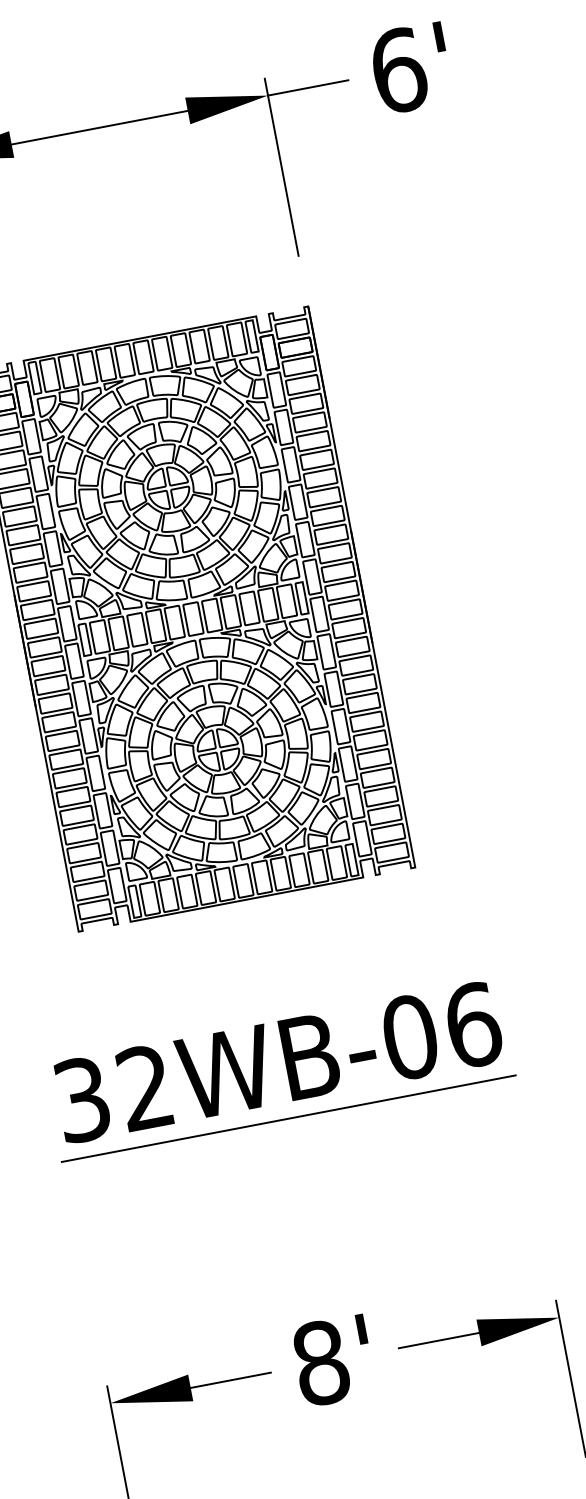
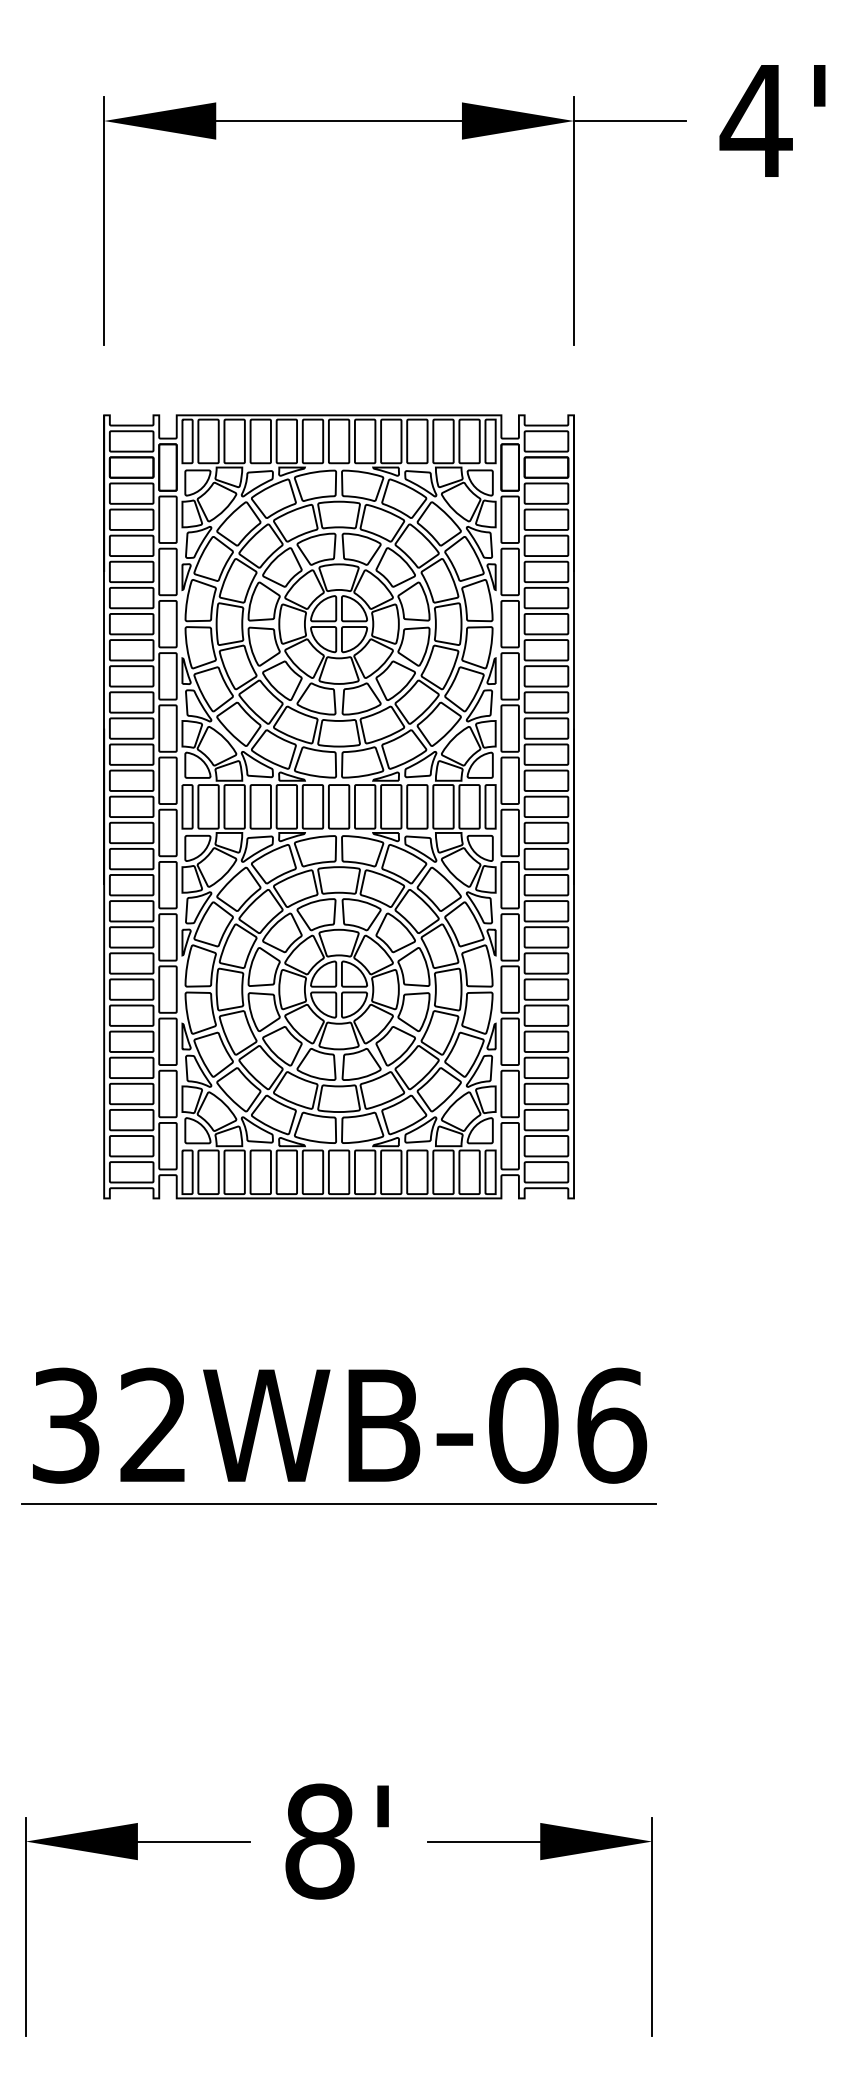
text: (398, 71) -> (755, 121), 6' -> 4'

